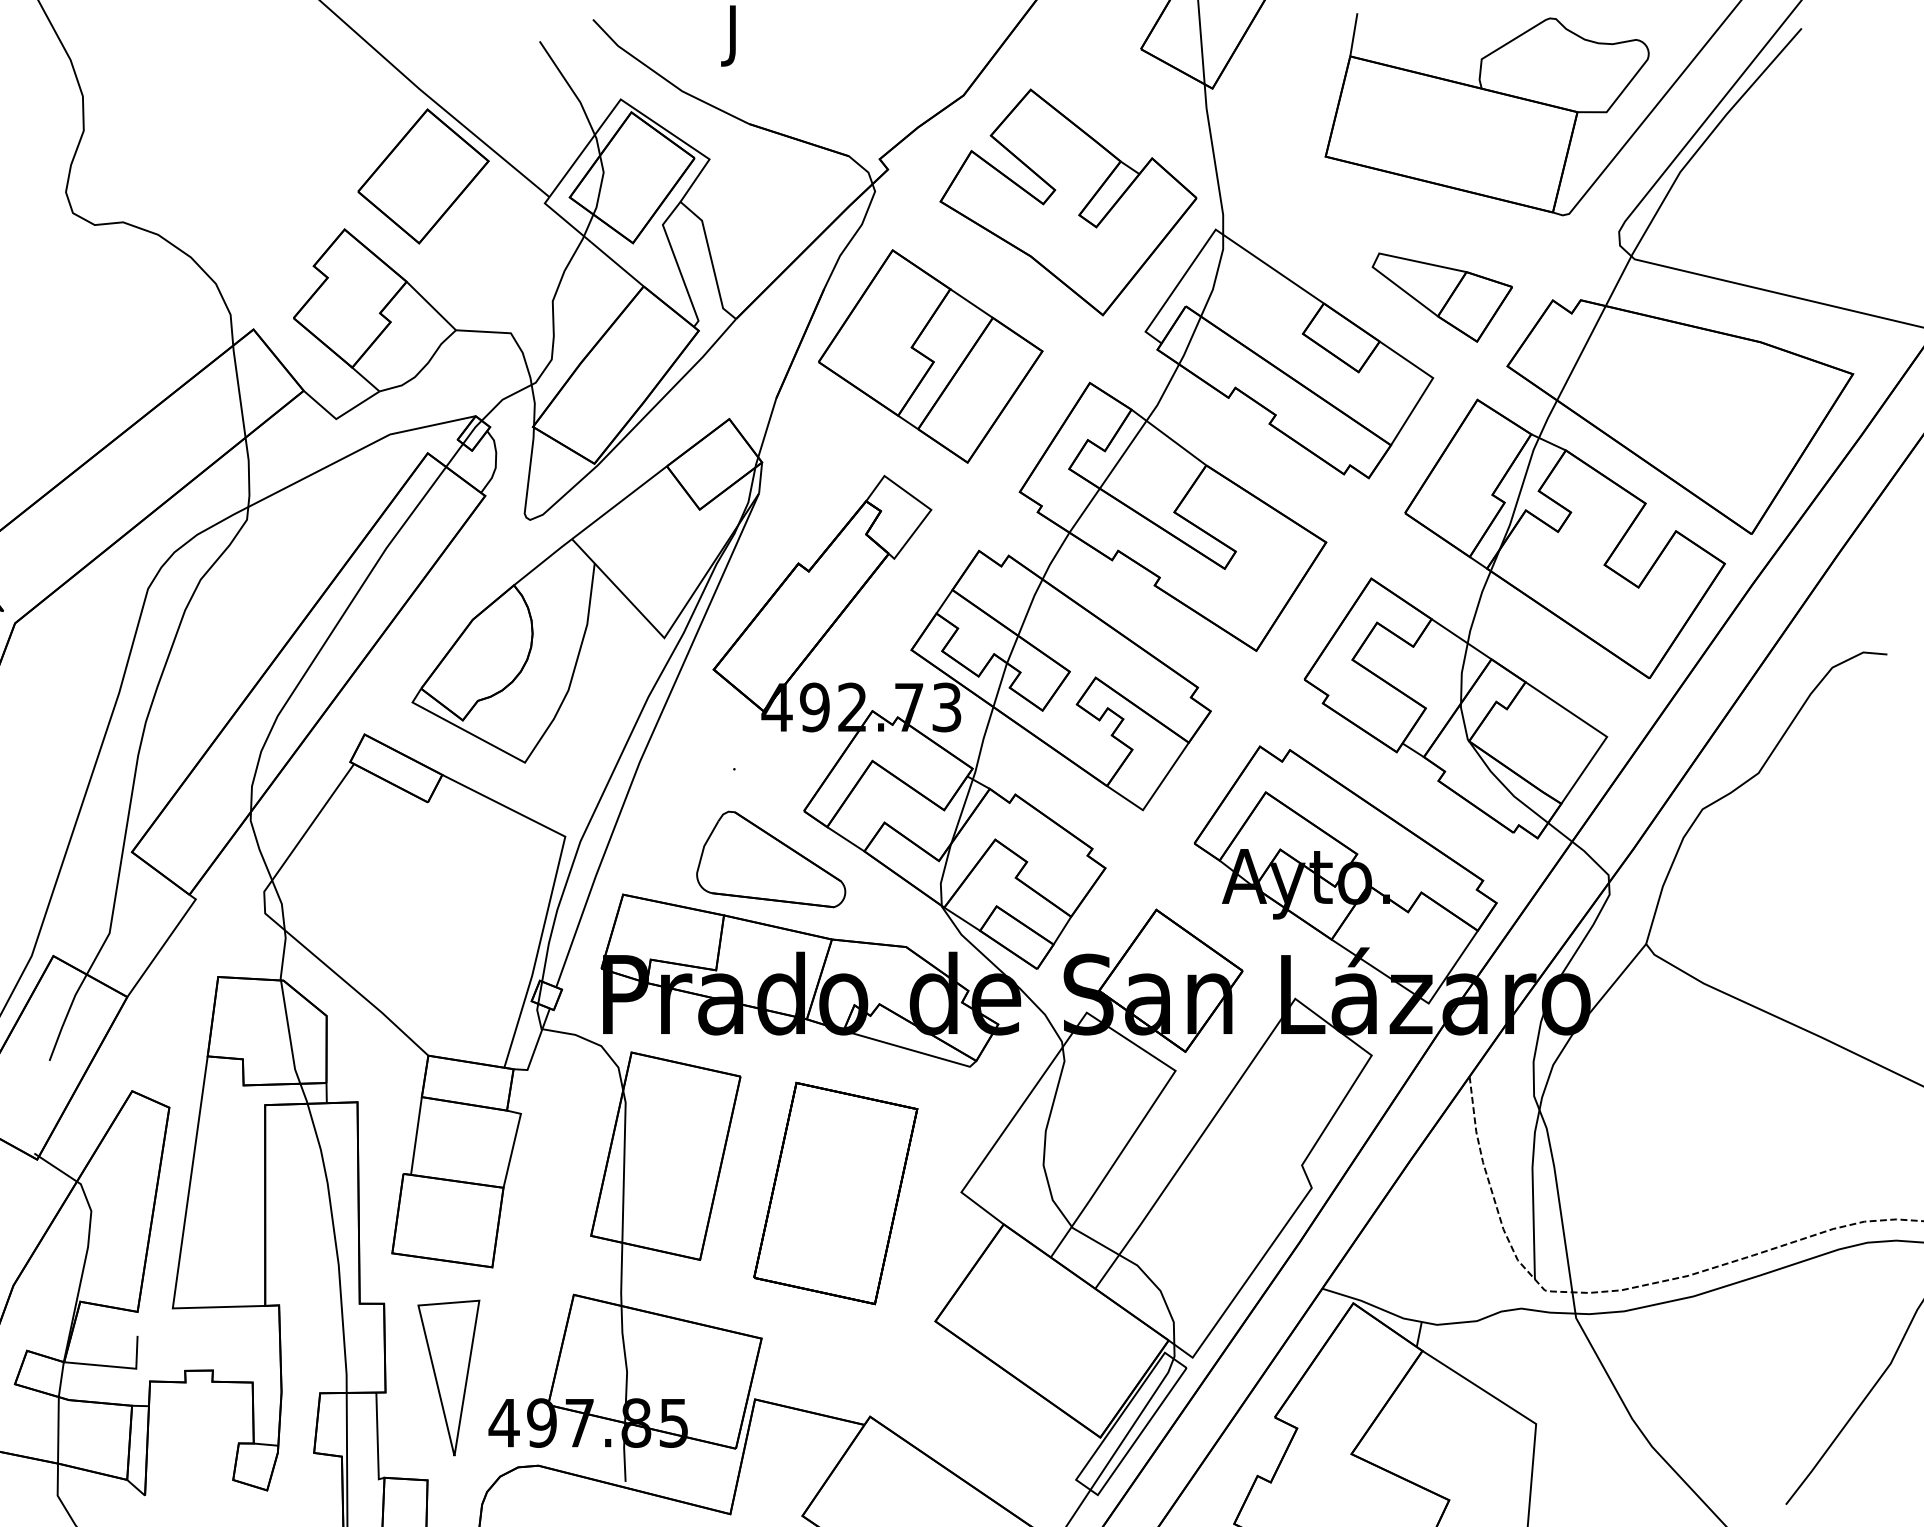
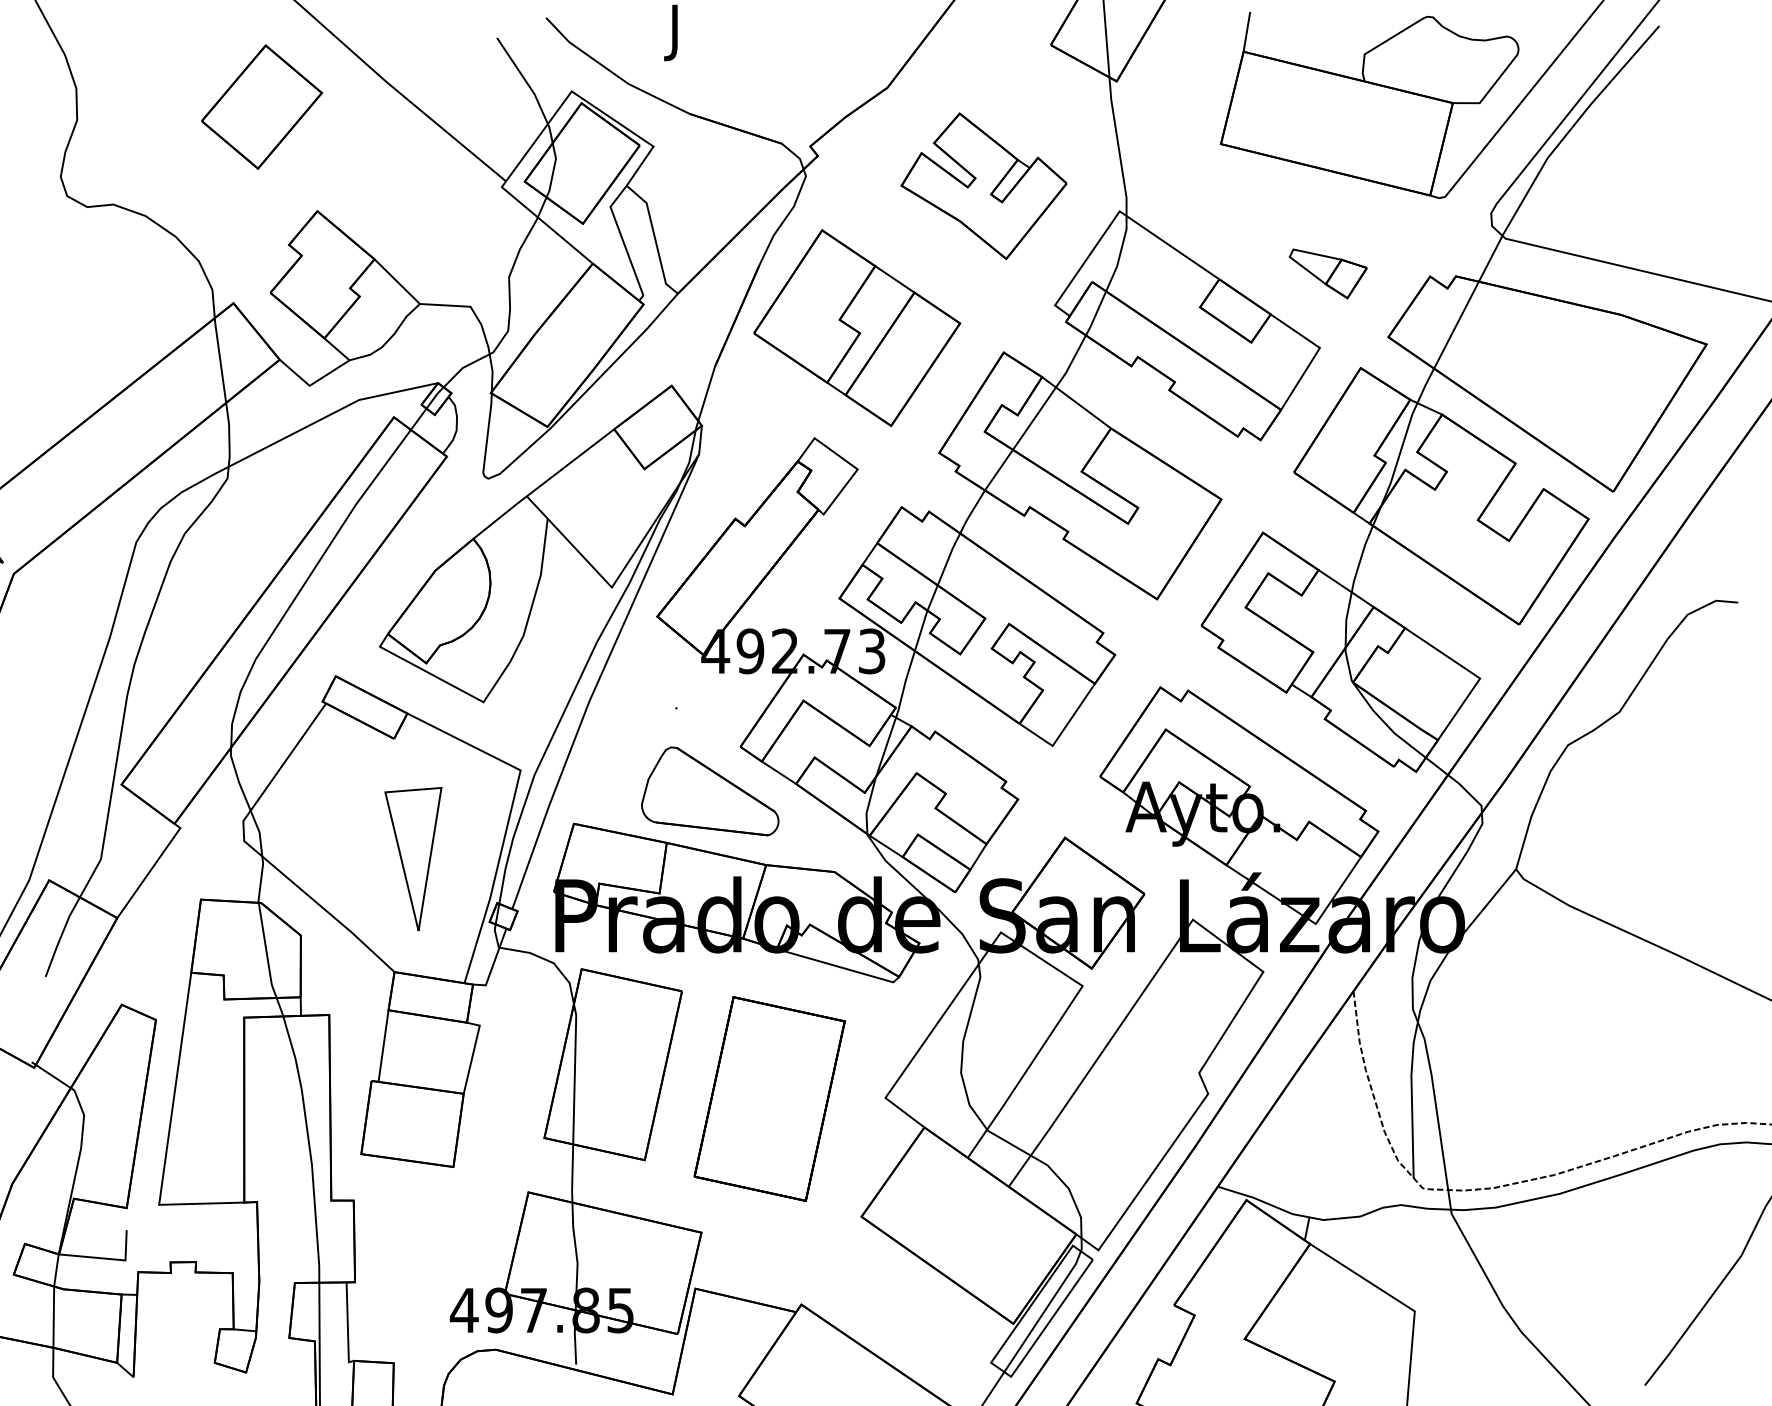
part: (423, 176) -> (262, 107), moved
part: (1068, 202) -> (984, 186), size x0.7
part: (1441, 297) -> (1327, 273), size x0.6
part: (448, 1377) -> (413, 858), moved

